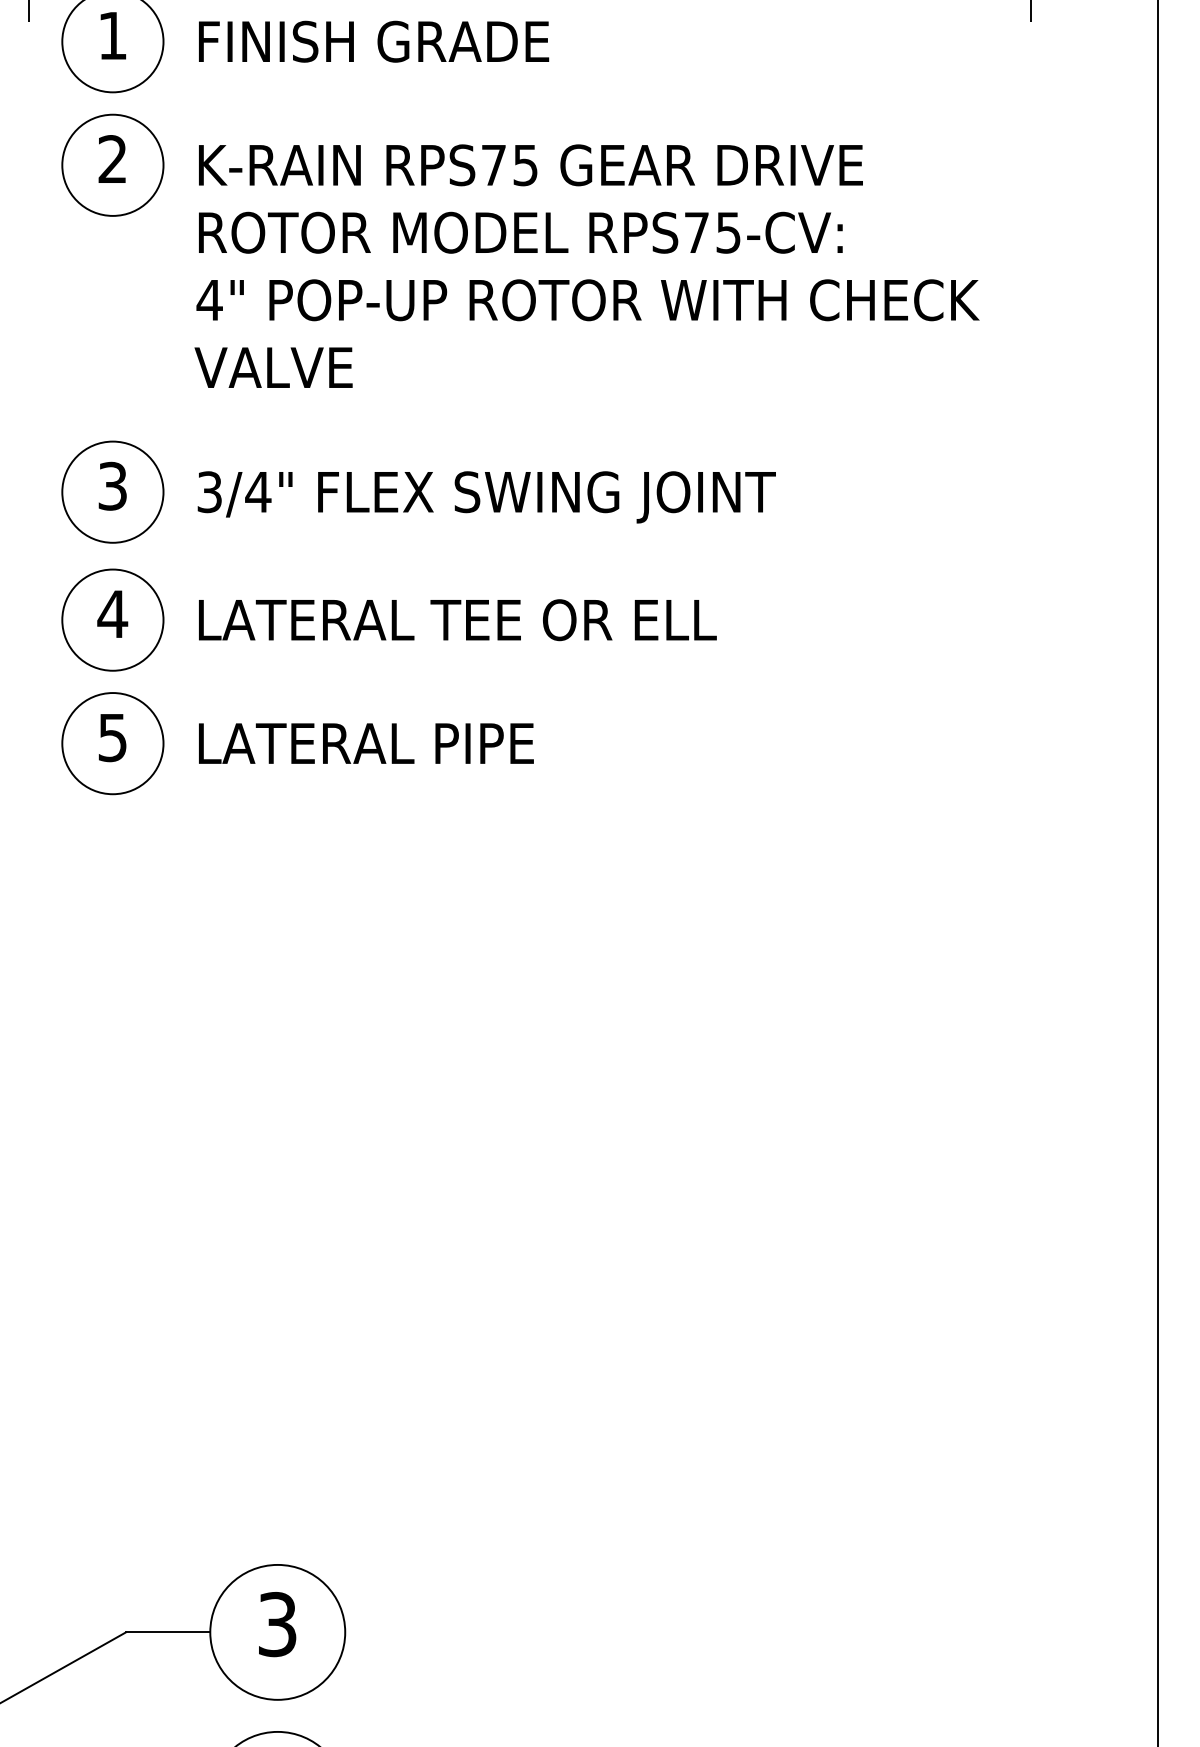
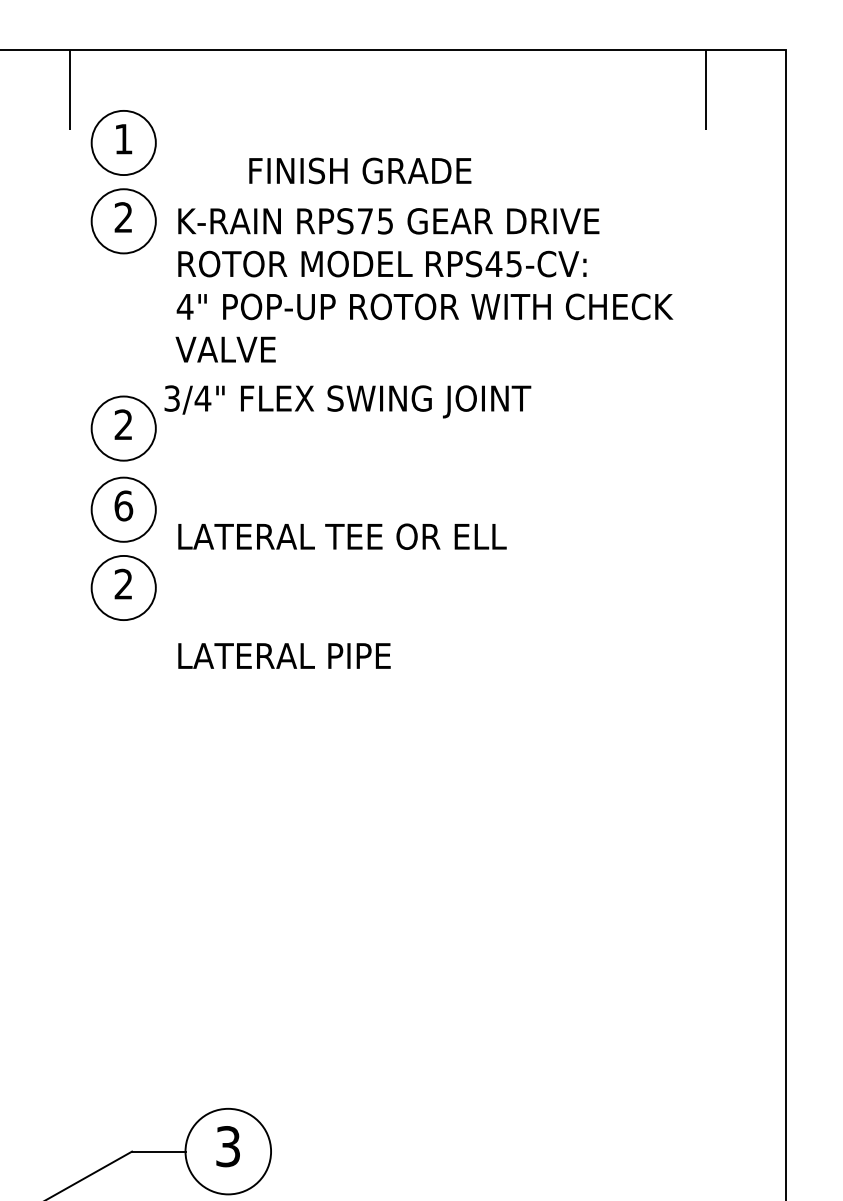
text: (374, 41) -> (360, 170), moved
text: (695, 231) -> (493, 263), RPS75-CV:^M^J4" -> RPS45-CV:^M^J4"
text: (112, 485) -> (123, 424), 3 -> 2
text: (486, 496) -> (347, 401), moved
text: (112, 613) -> (123, 505), 4 -> 6
text: (457, 619) -> (342, 536), moved
text: (112, 736) -> (123, 583), 5 -> 2
text: (366, 742) -> (284, 655), moved

